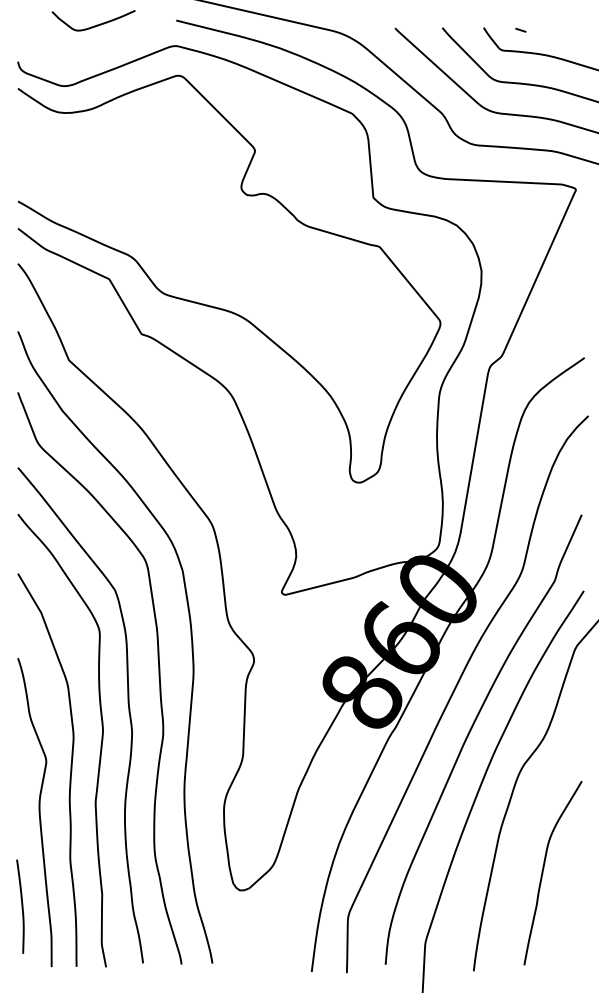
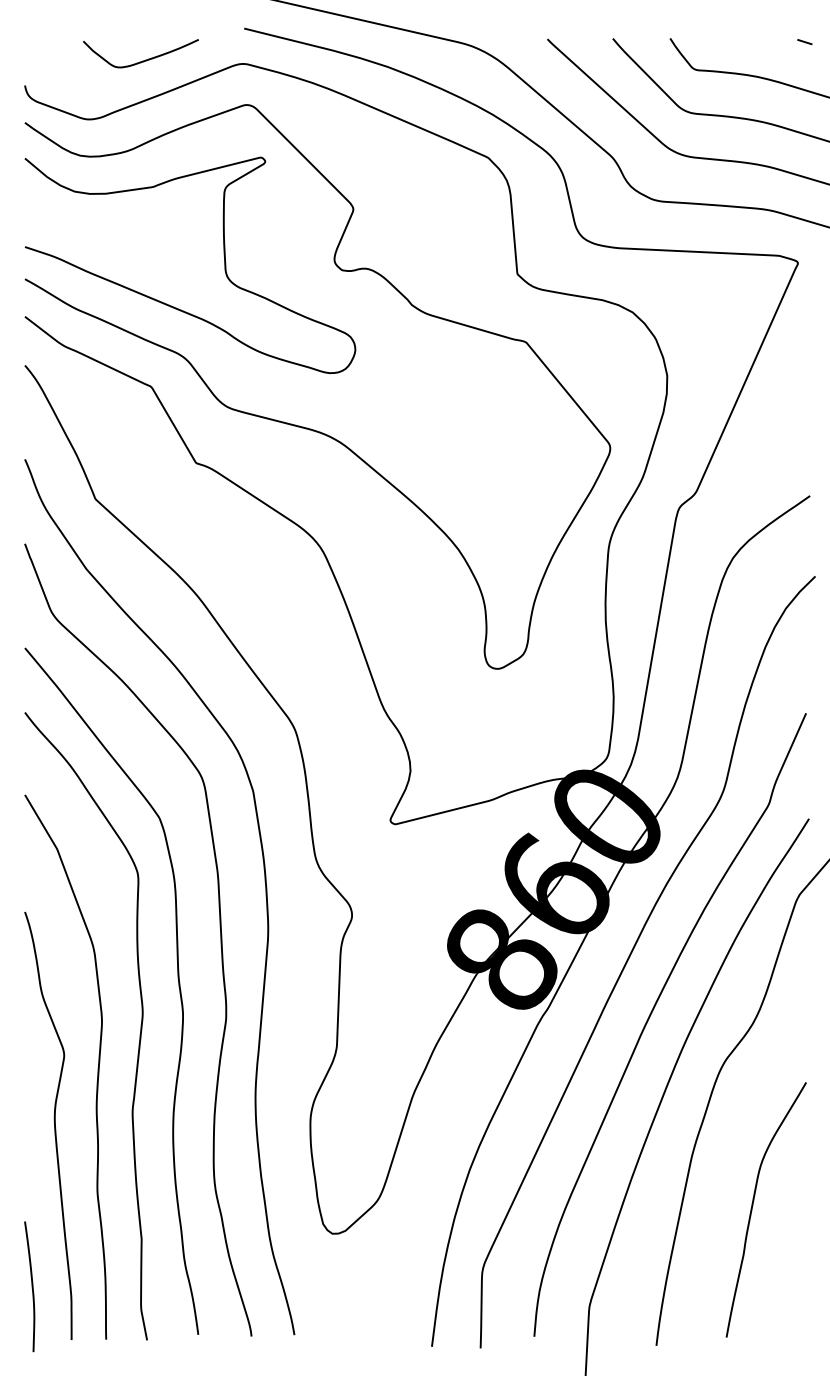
curve: (94, 25) -> (142, 60), moved
line: (520, 30) -> (804, 42), moved
curve: (161, 191) -> (223, 265), added
curve: (21, 906) -> (31, 1286), moved

